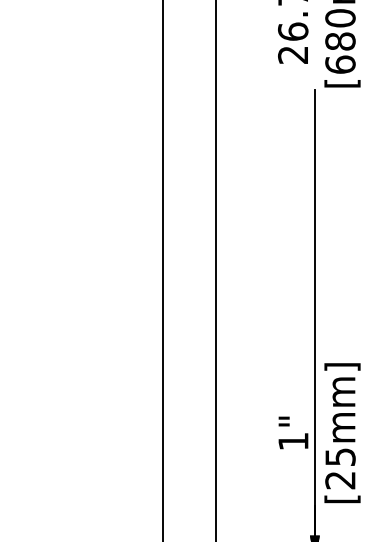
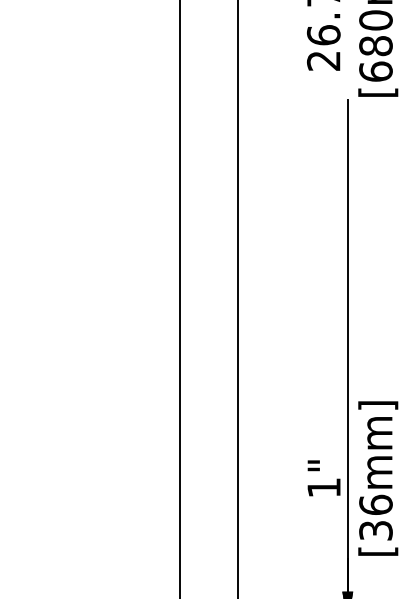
text: (340, 468) -> (375, 517), [25mm] -> [36mm]

